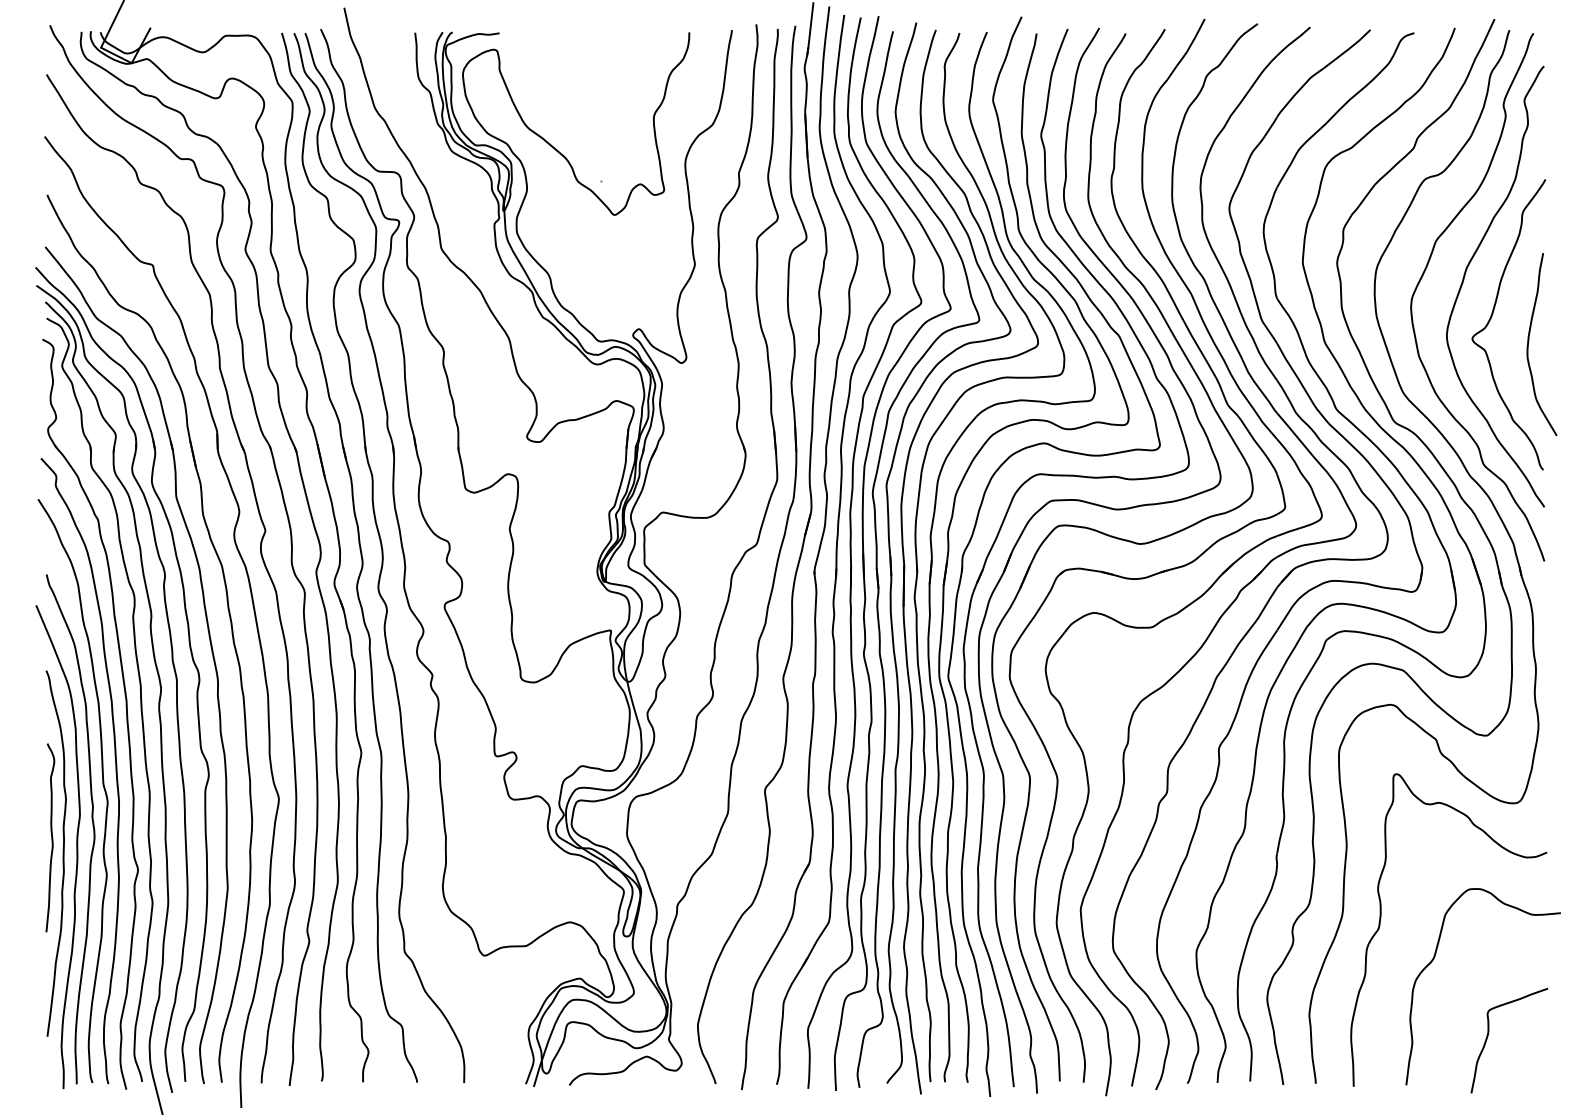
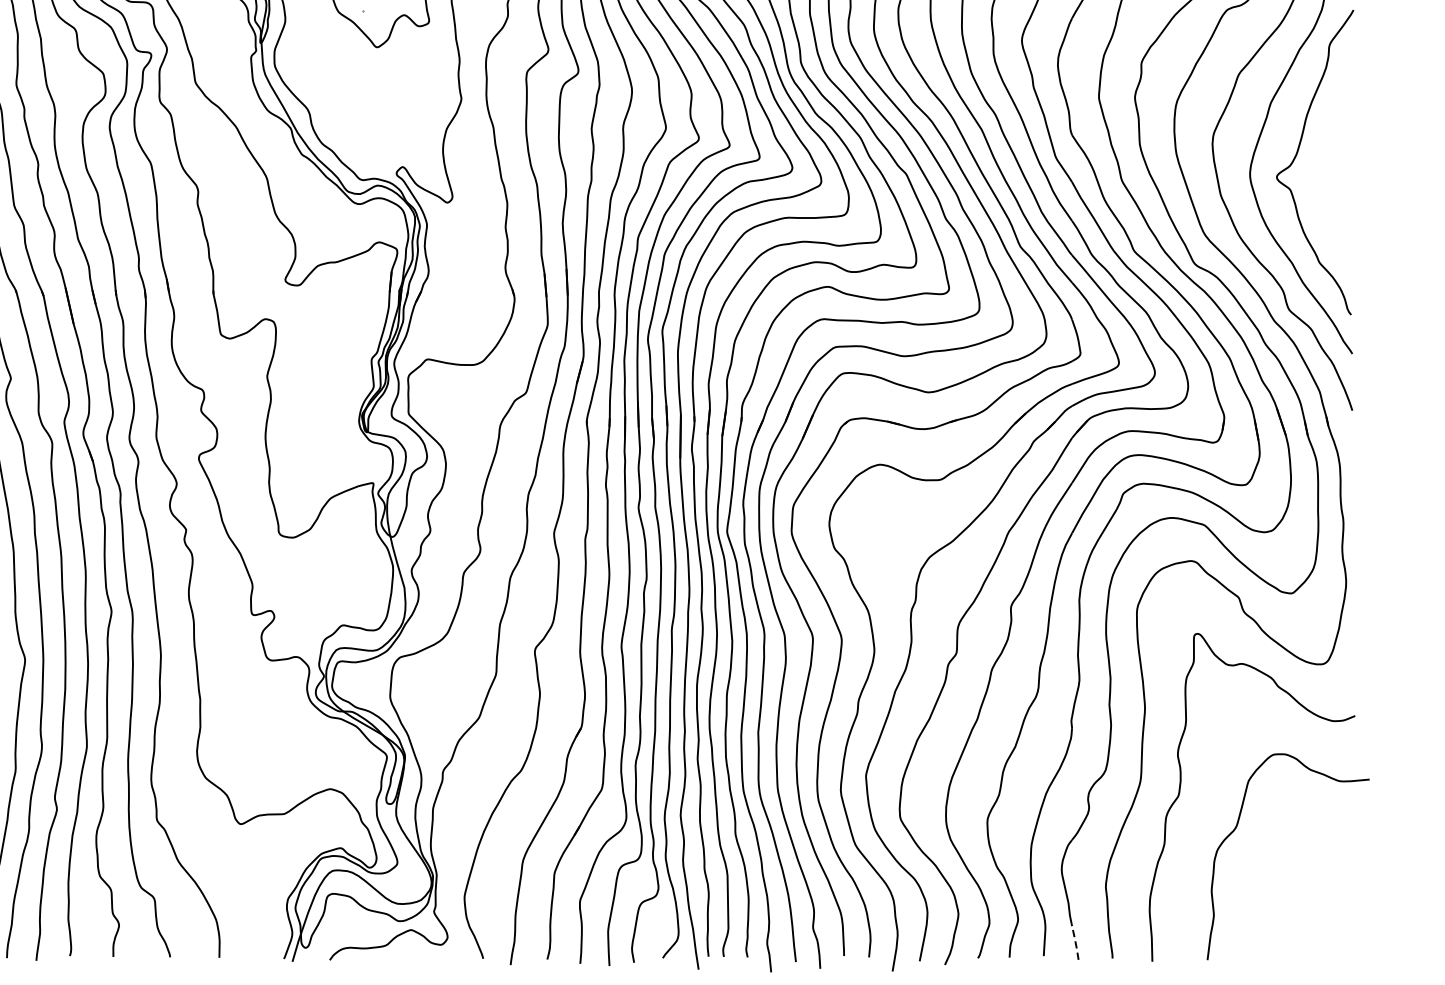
curve: (1529, 341) -> (1336, 180), removed
curve: (1489, 1033) -> (1294, 905), removed
line: (1280, 1069) -> (1075, 943), solid -> dashed

